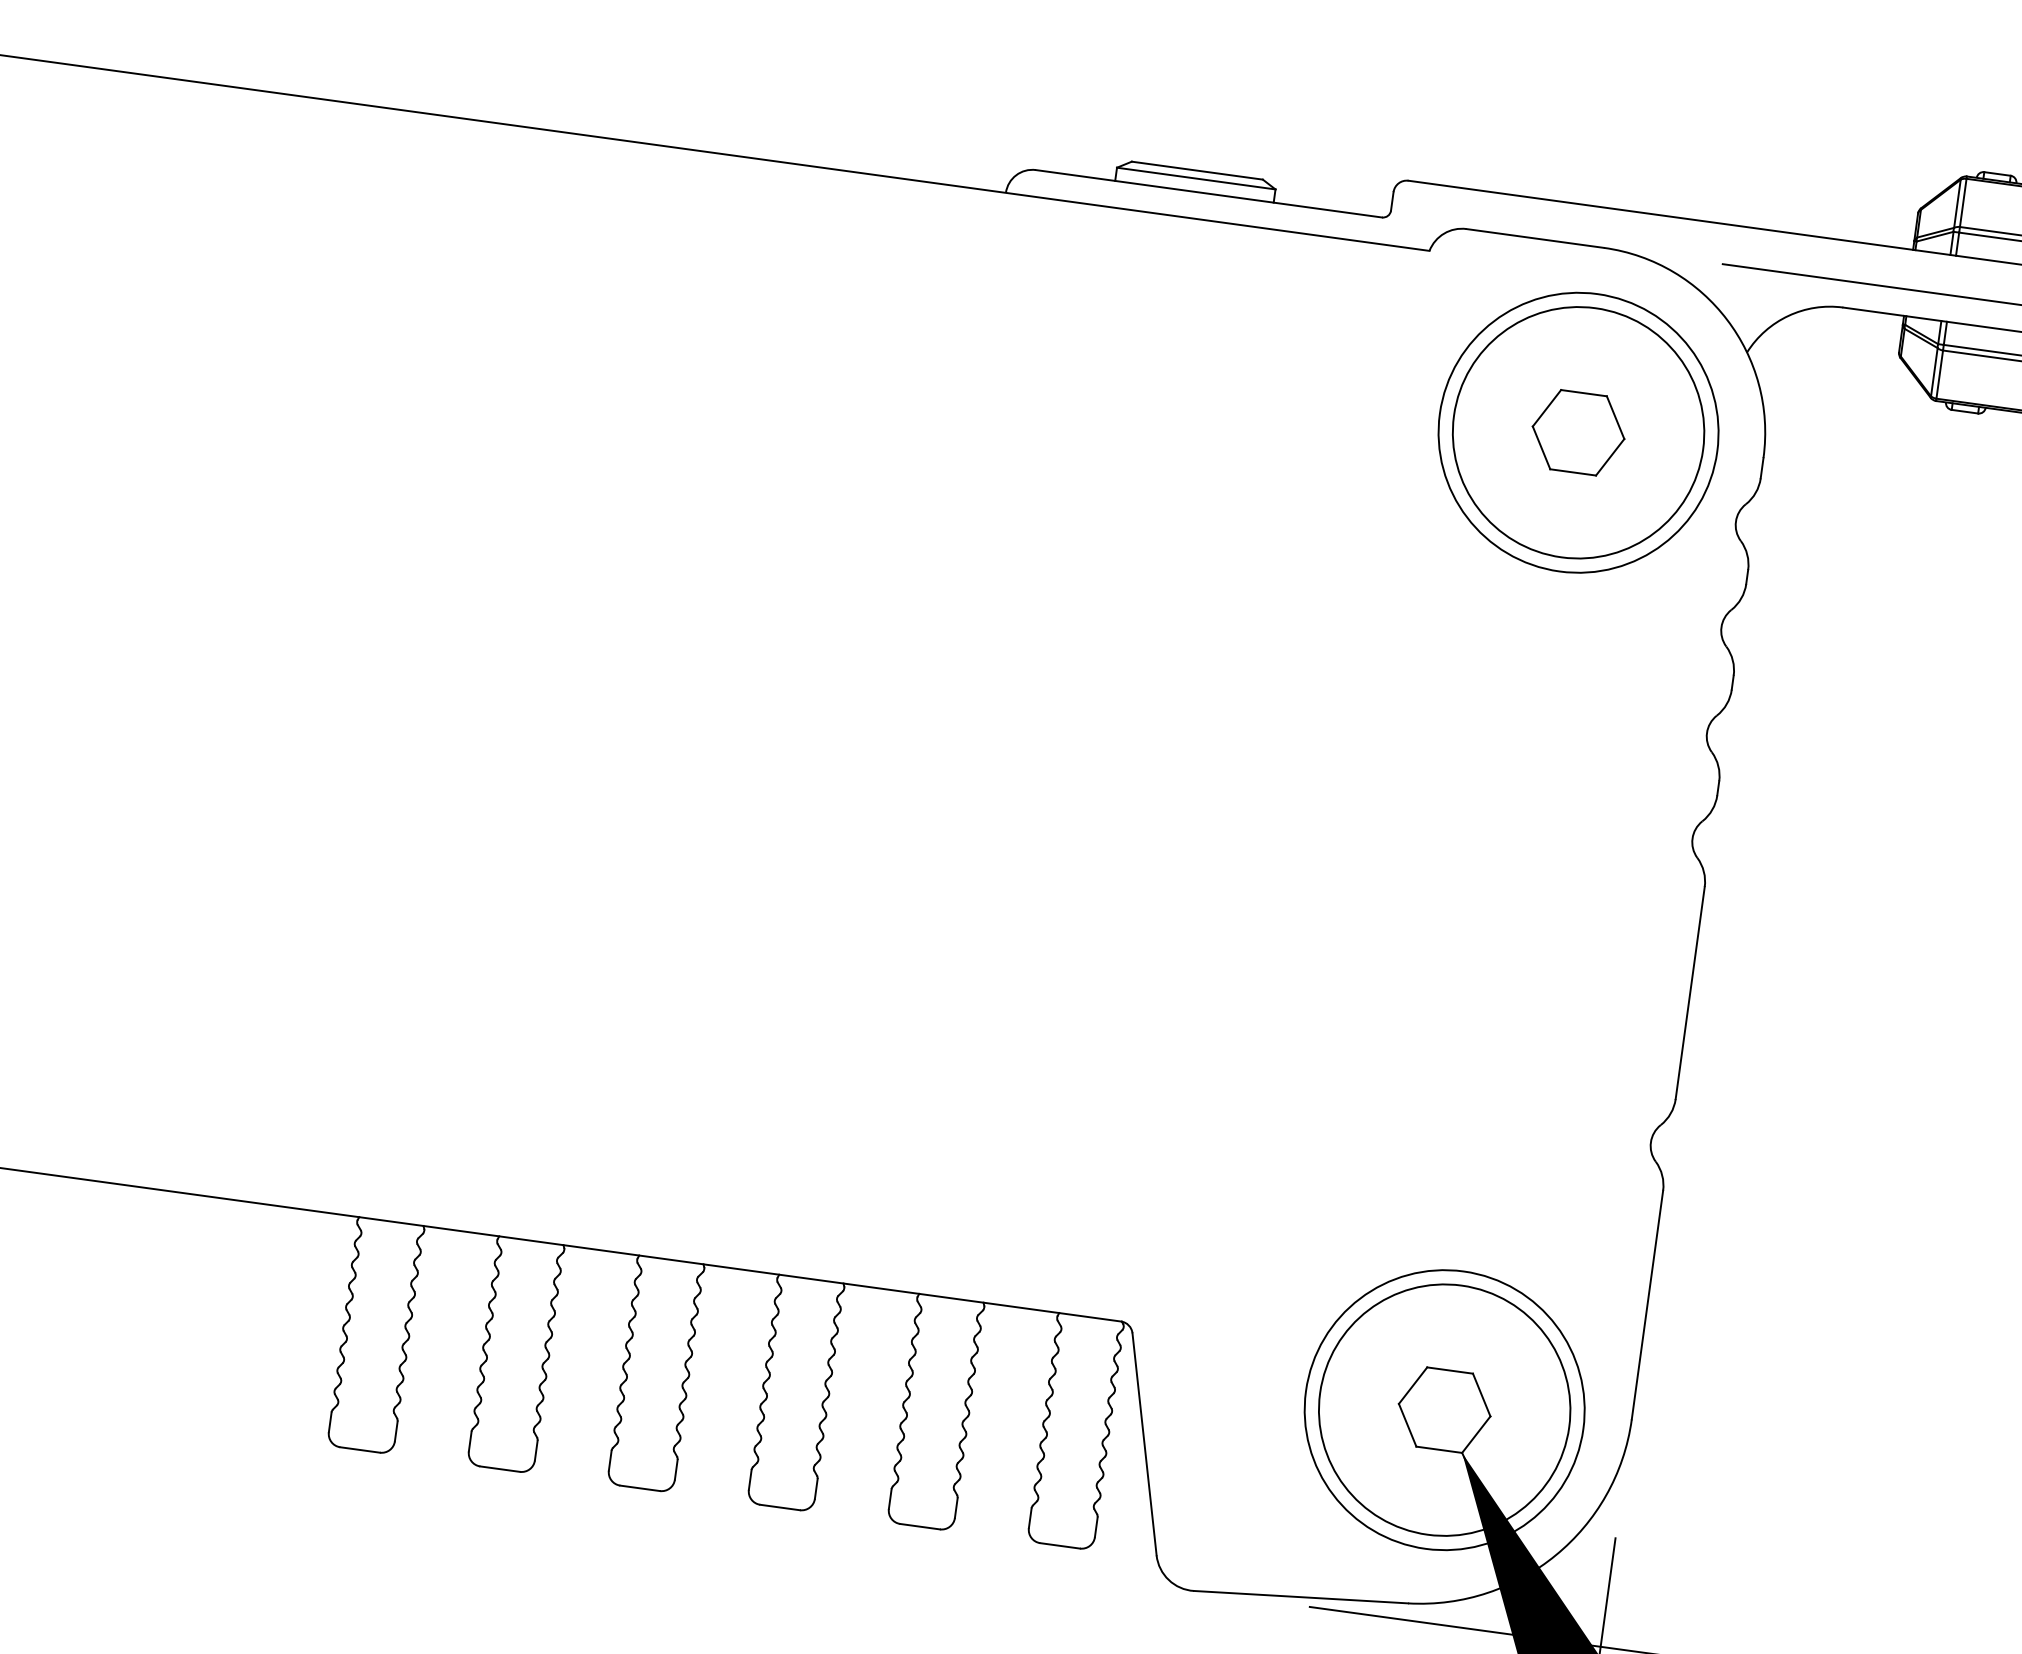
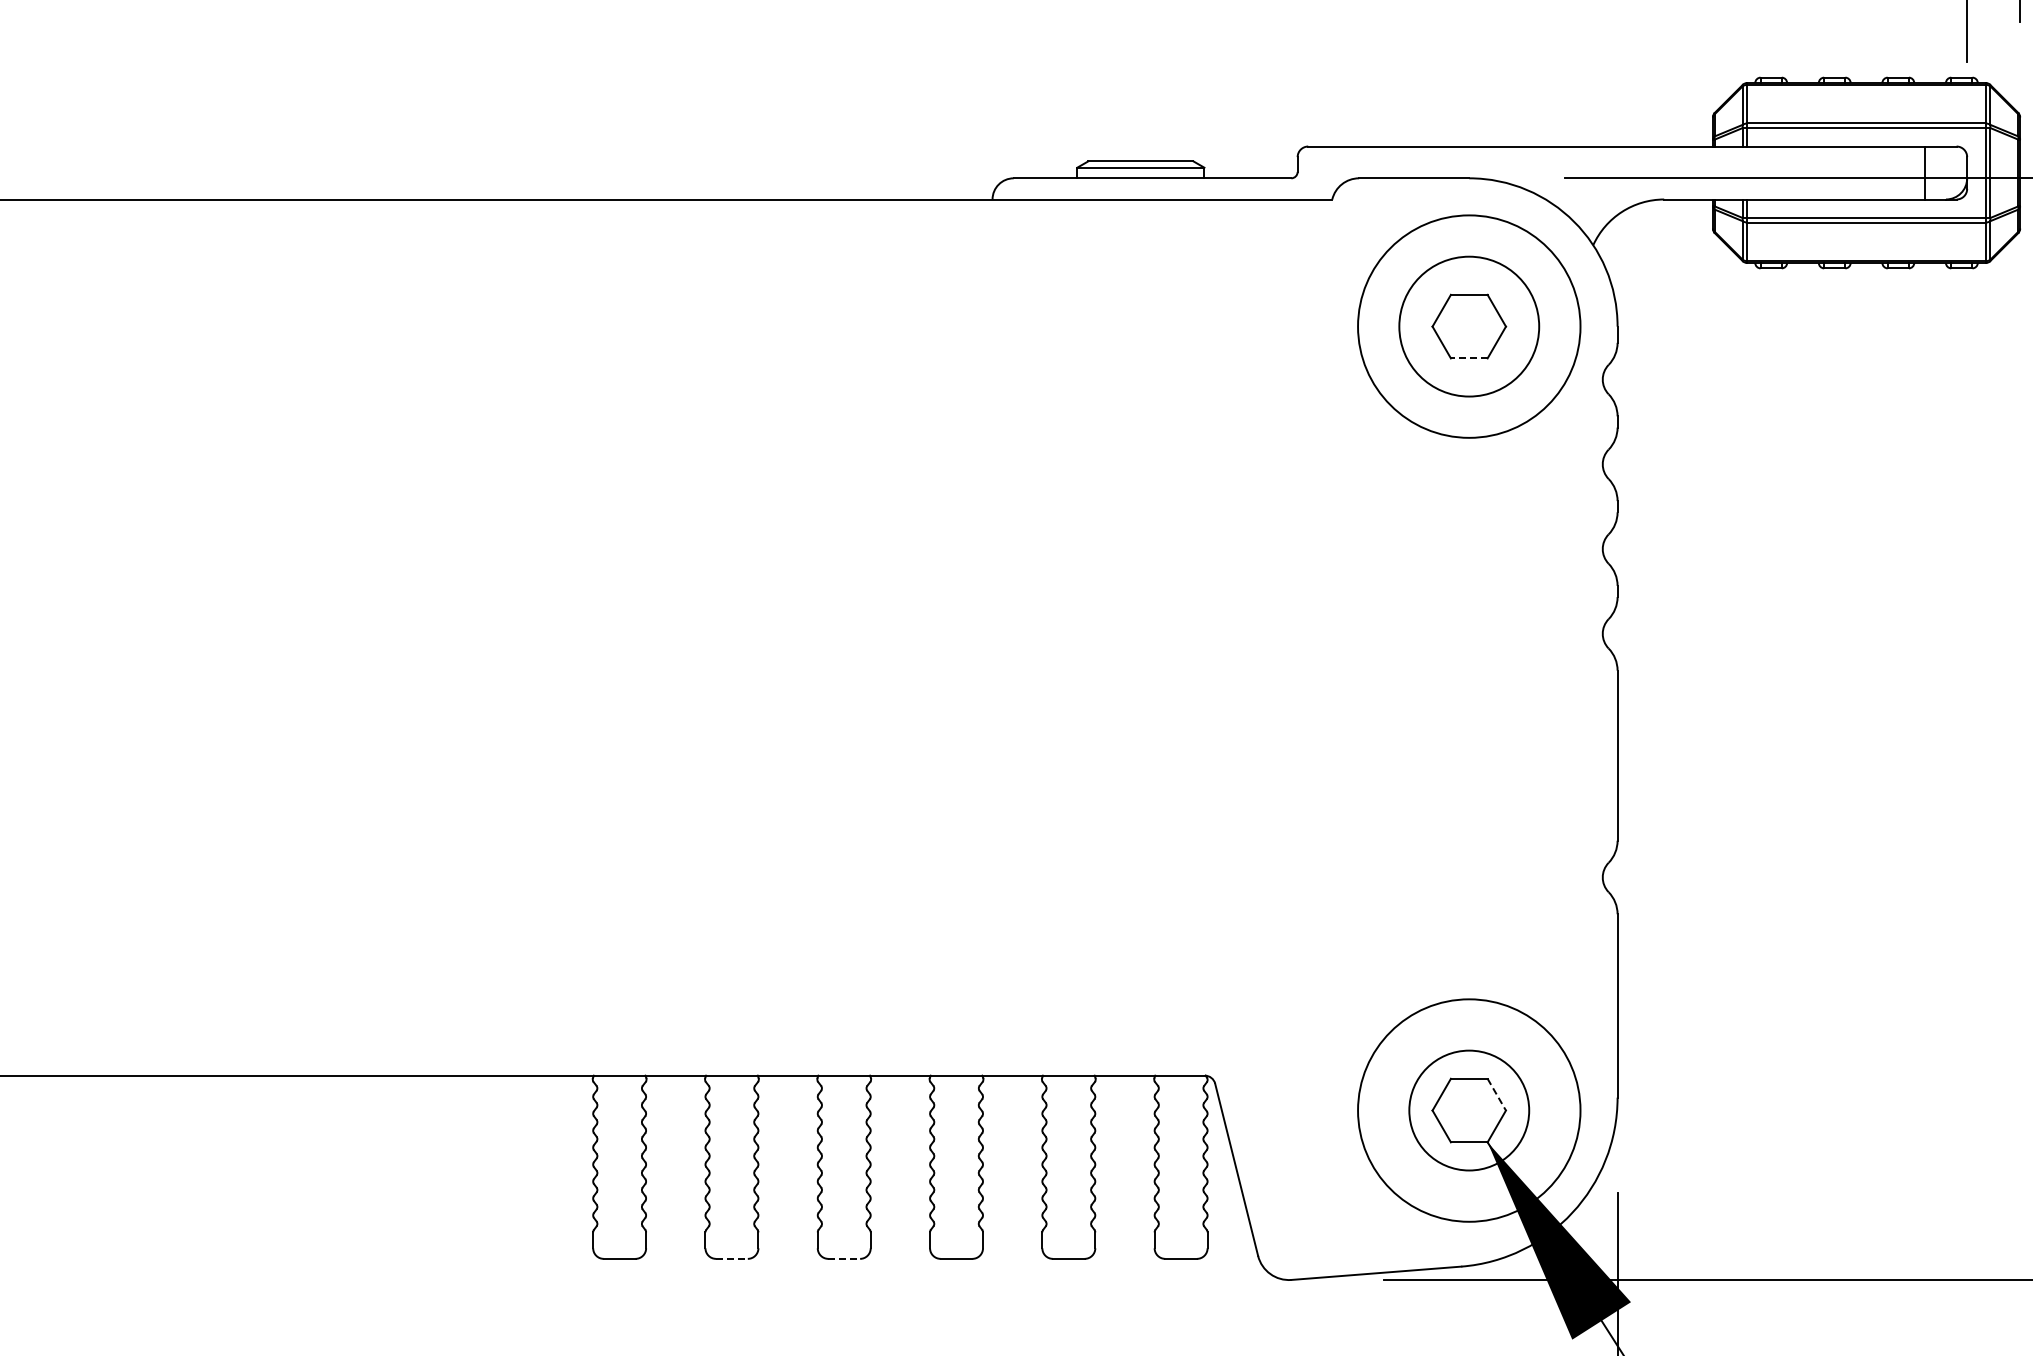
circle: (1578, 432) -> (1469, 326), size x0.7
line: (1572, 472) -> (1468, 358), solid -> dashed
line: (1482, 1396) -> (1497, 1095), solid -> dashed
circle: (1444, 1410) -> (1469, 1110), size x0.6
line: (499, 1468) -> (731, 1258), solid -> dashed
line: (640, 1487) -> (844, 1258), solid -> dashed

